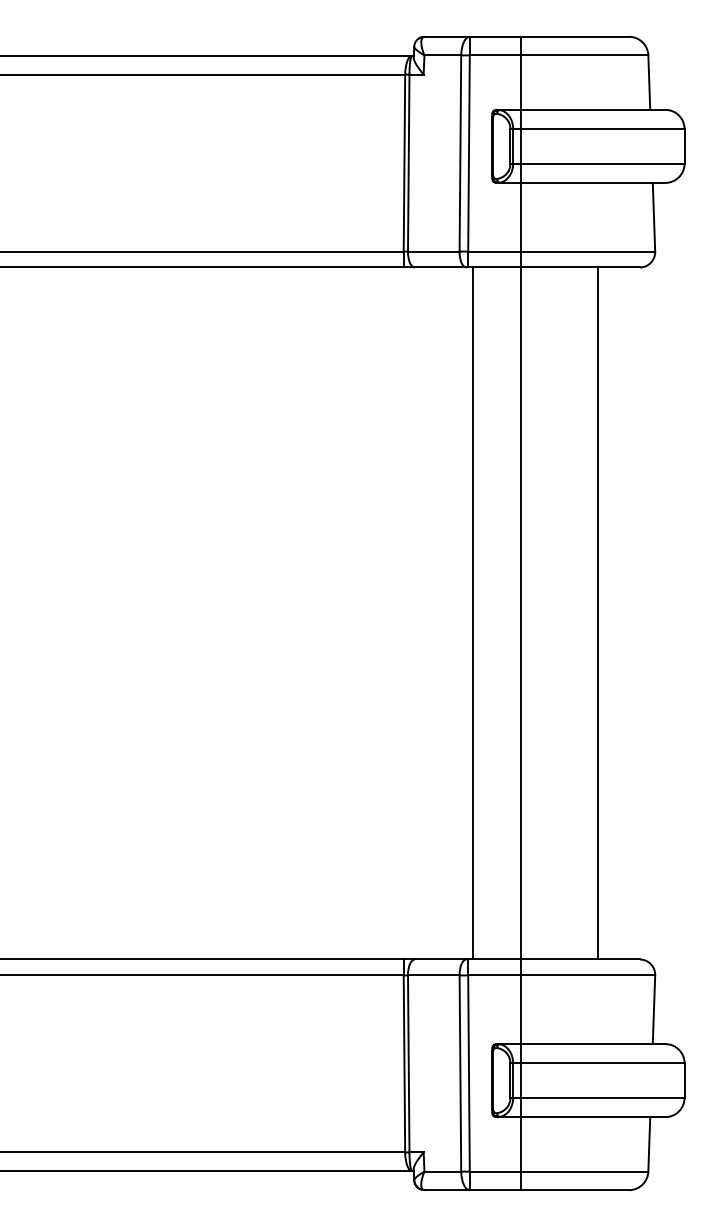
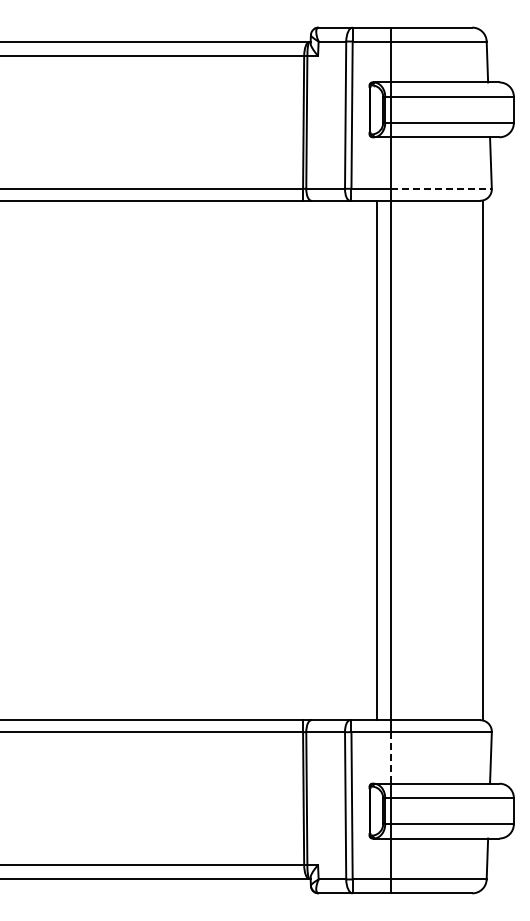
line: (589, 251) -> (442, 188), solid -> dashed
line: (473, 613) -> (377, 460), moved
line: (597, 613) -> (482, 460), moved
line: (521, 1009) -> (391, 757), solid -> dashed

